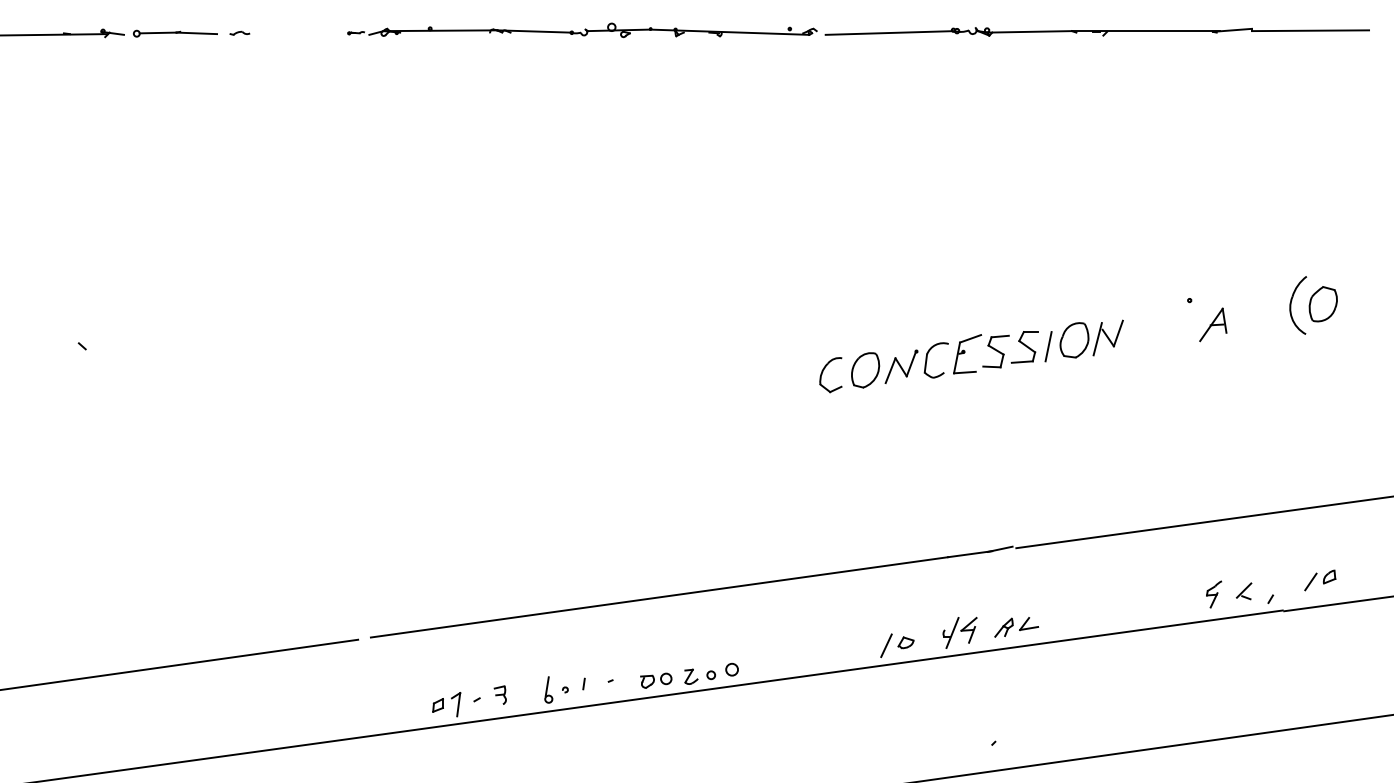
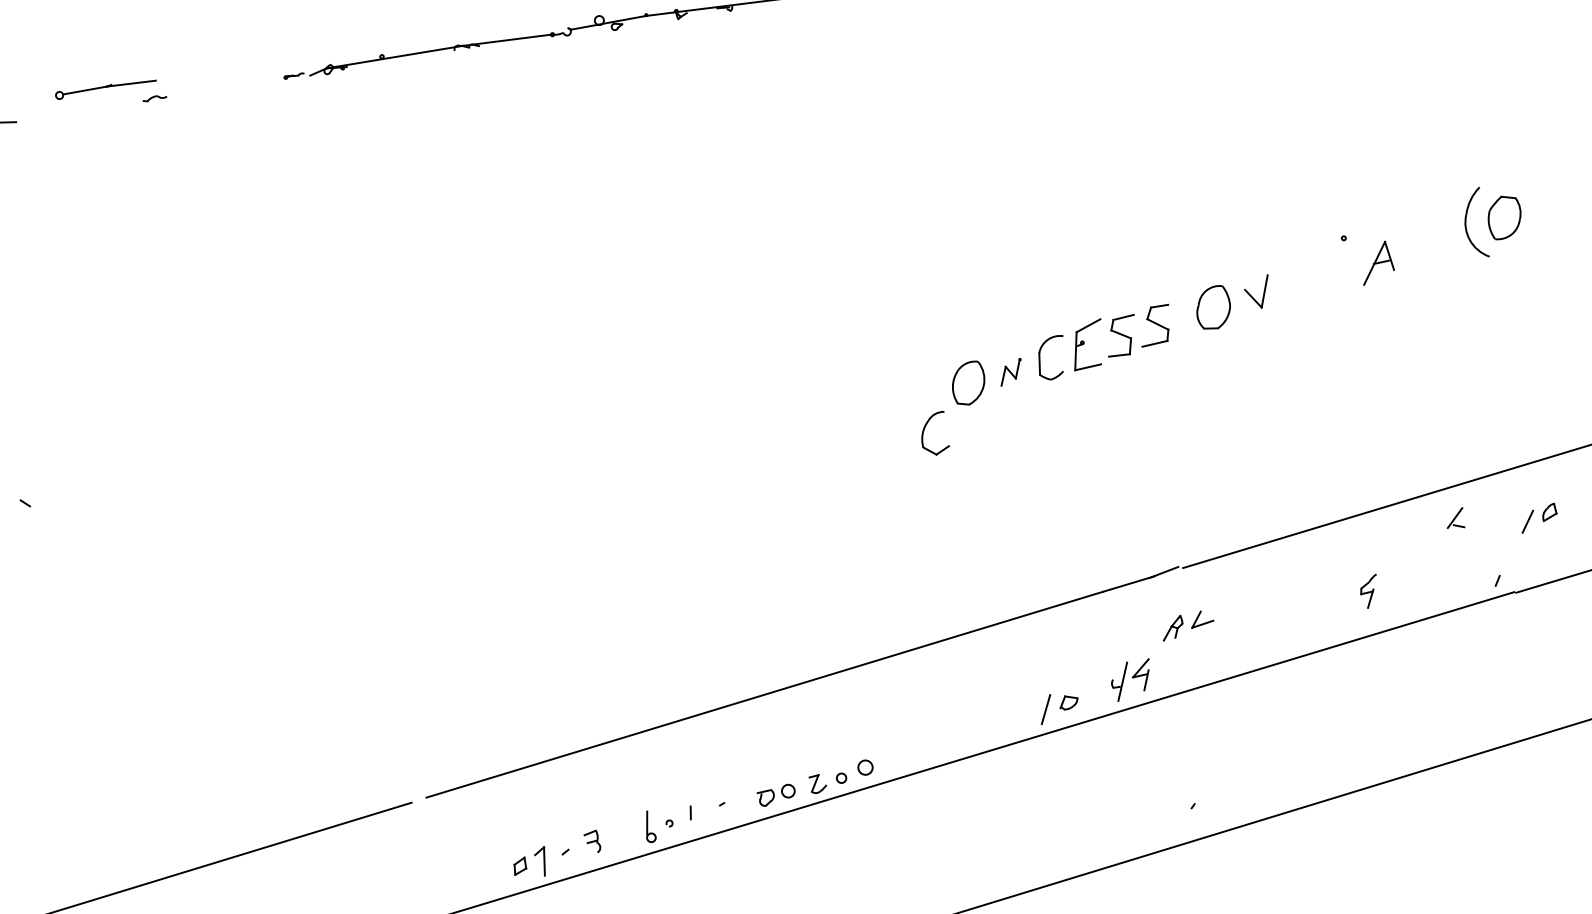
part: (175, 33) -> (105, 87), moved
line: (1097, 339) -> (1240, 302), removed
line: (1048, 346) -> (1183, 320), removed
part: (901, 366) -> (1010, 372), size x0.6
part: (823, 372) -> (924, 432), moved
part: (1320, 580) -> (1539, 518), moved
part: (1243, 591) -> (1454, 519), moved
part: (1214, 594) -> (1370, 591), moved
part: (1016, 627) -> (1187, 625), moved

